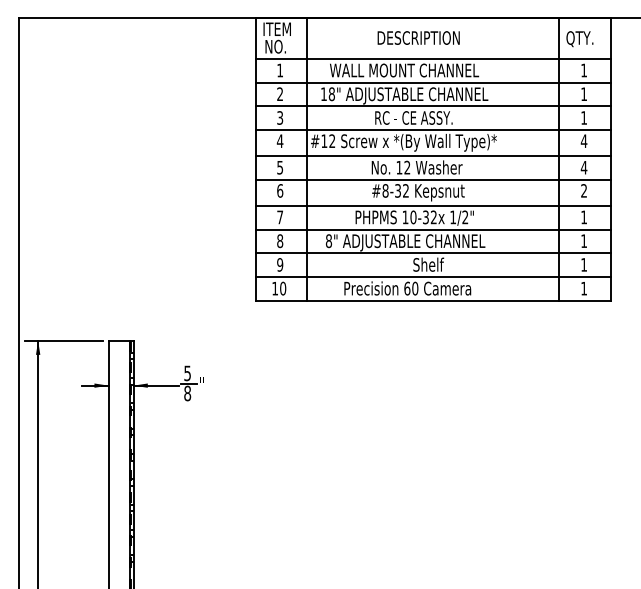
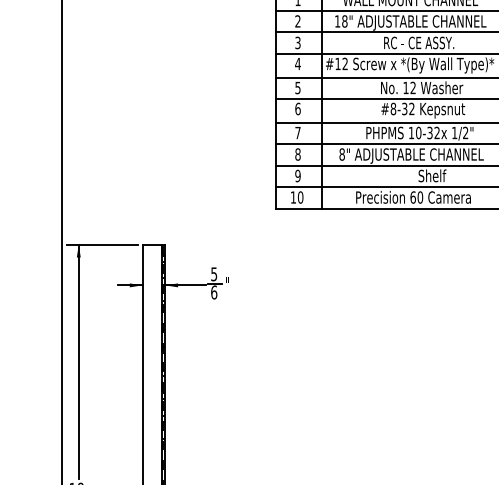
text: (187, 393) -> (214, 292), 8 -> 6

